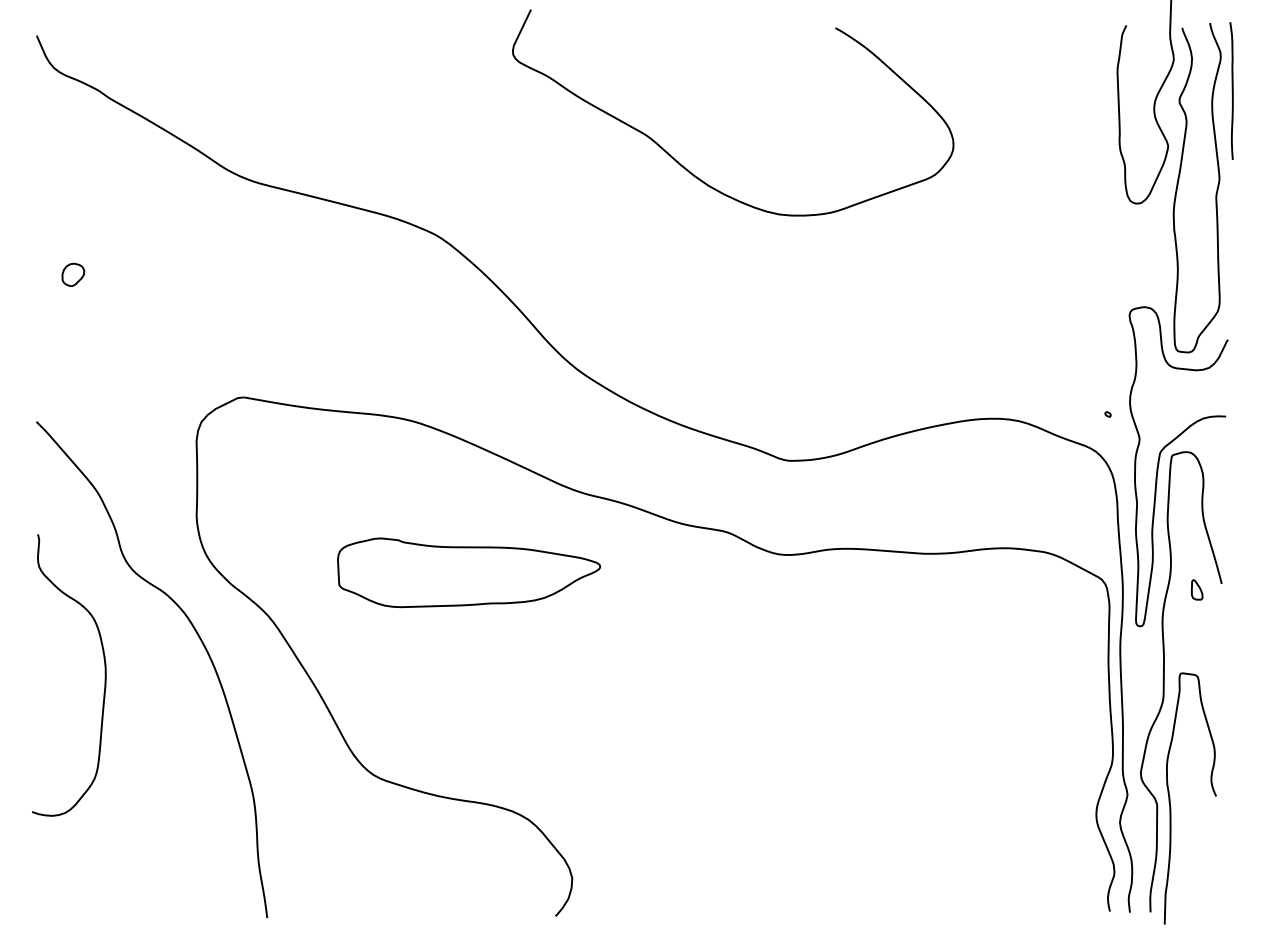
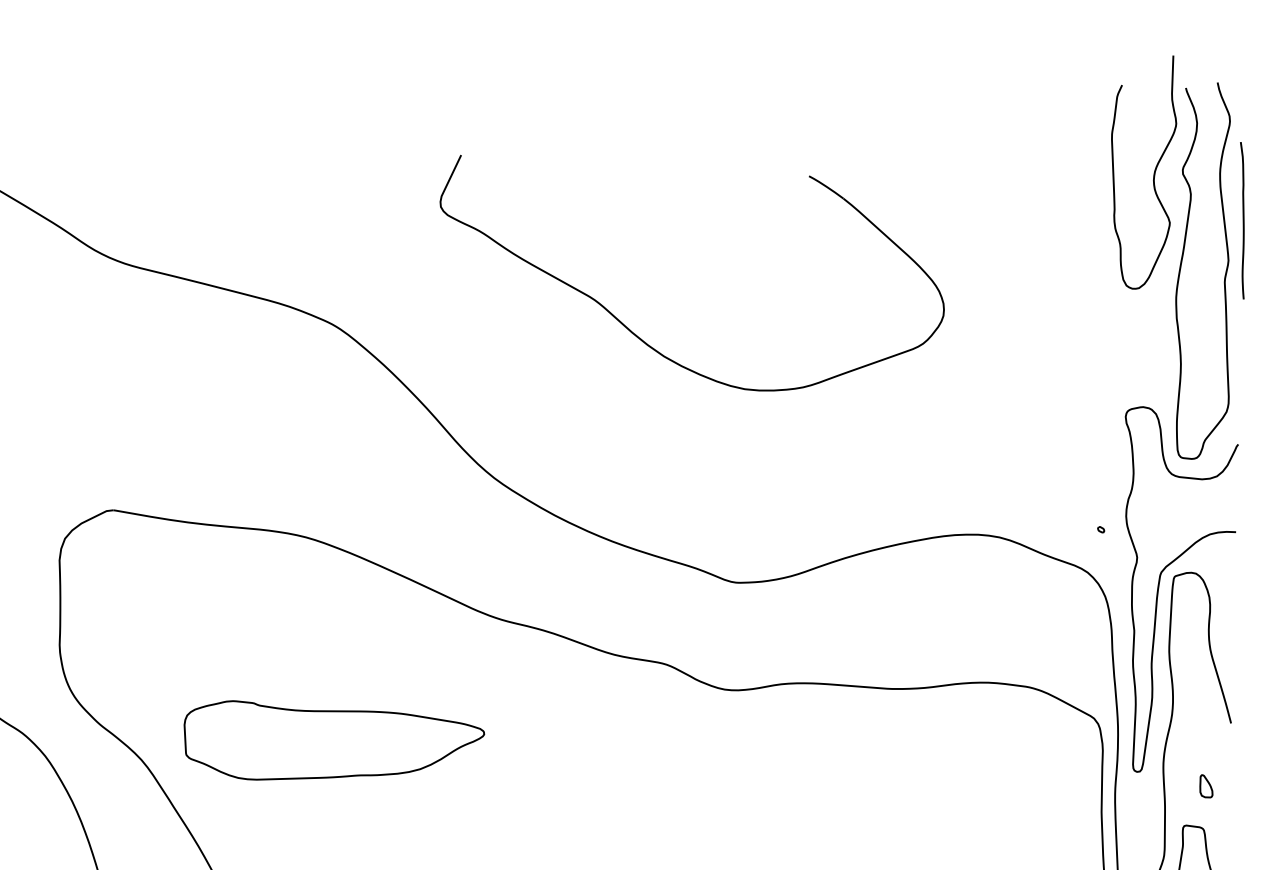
curve: (1231, 90) -> (1242, 220), moved
part: (688, 169) -> (641, 337), moved
part: (469, 572) -> (334, 740), moved
part: (1197, 589) -> (1206, 785), moved

